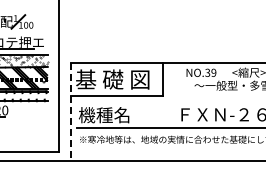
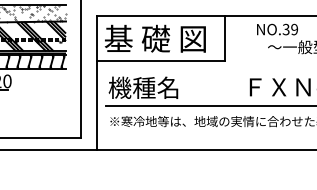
hatch: (25, 96) -> (35, 62), added
line: (70, 111) -> (97, 82), dashed -> solid

